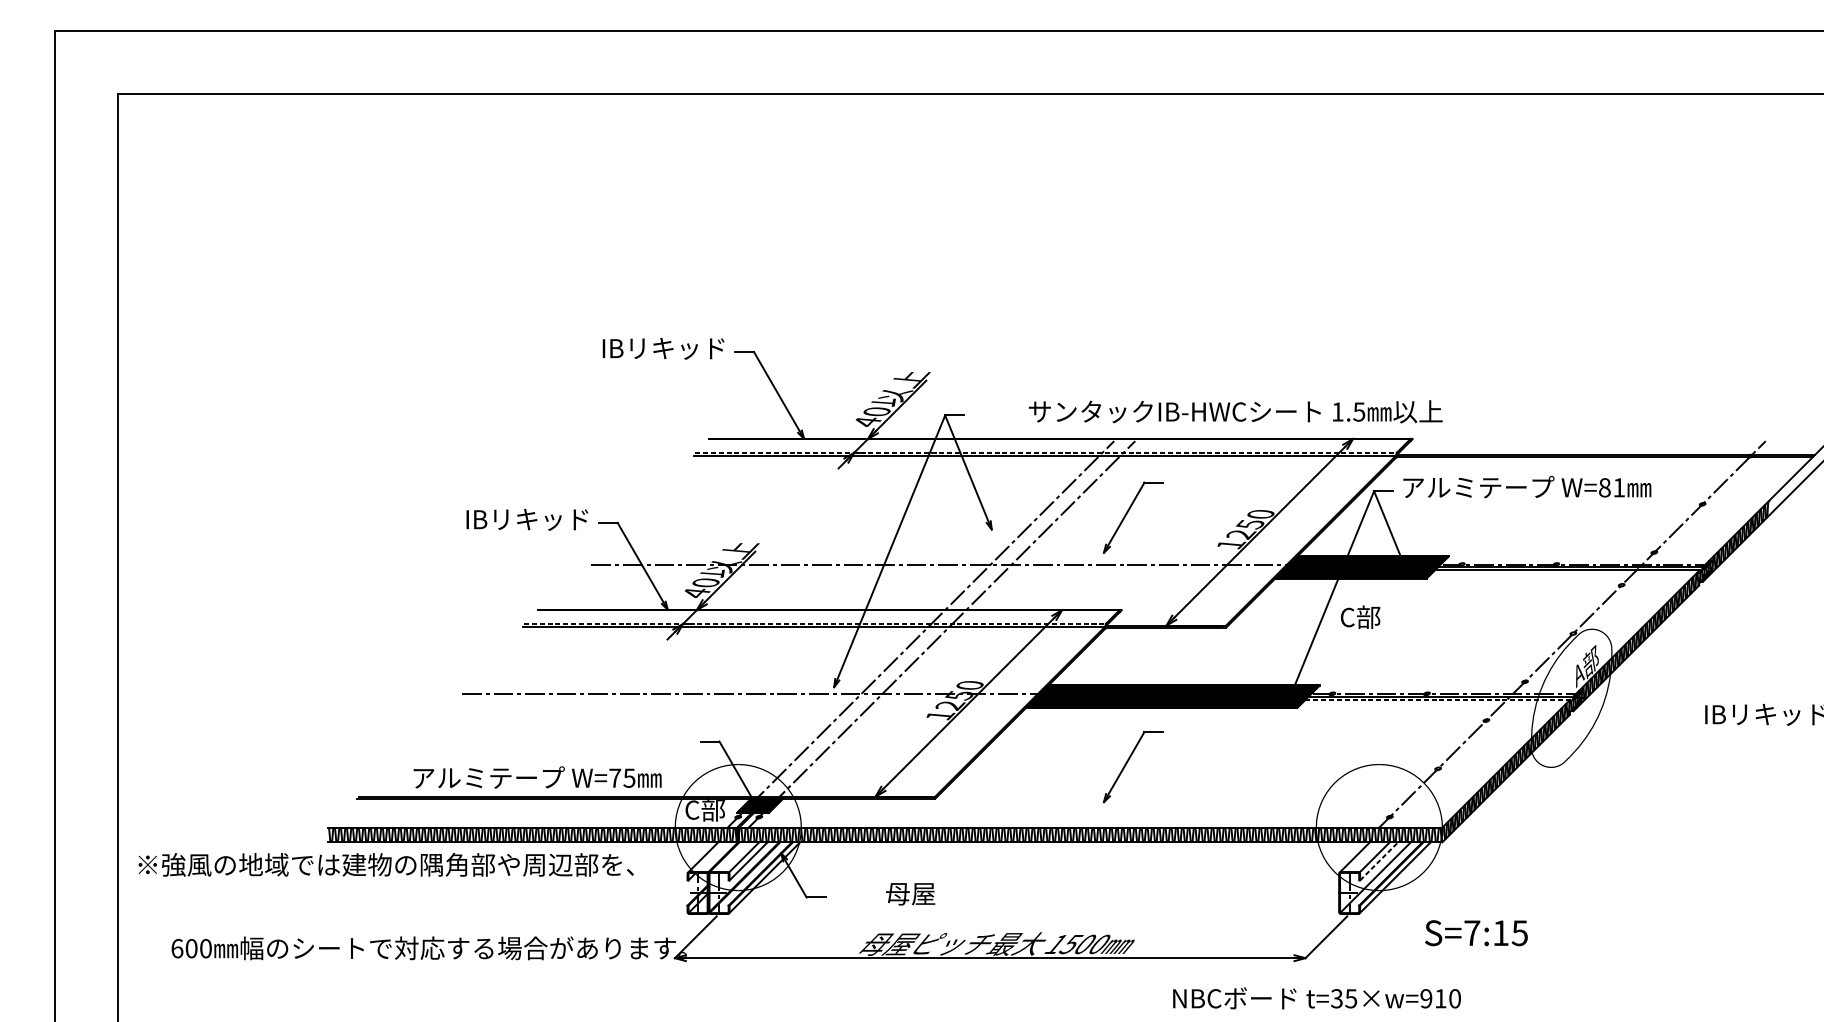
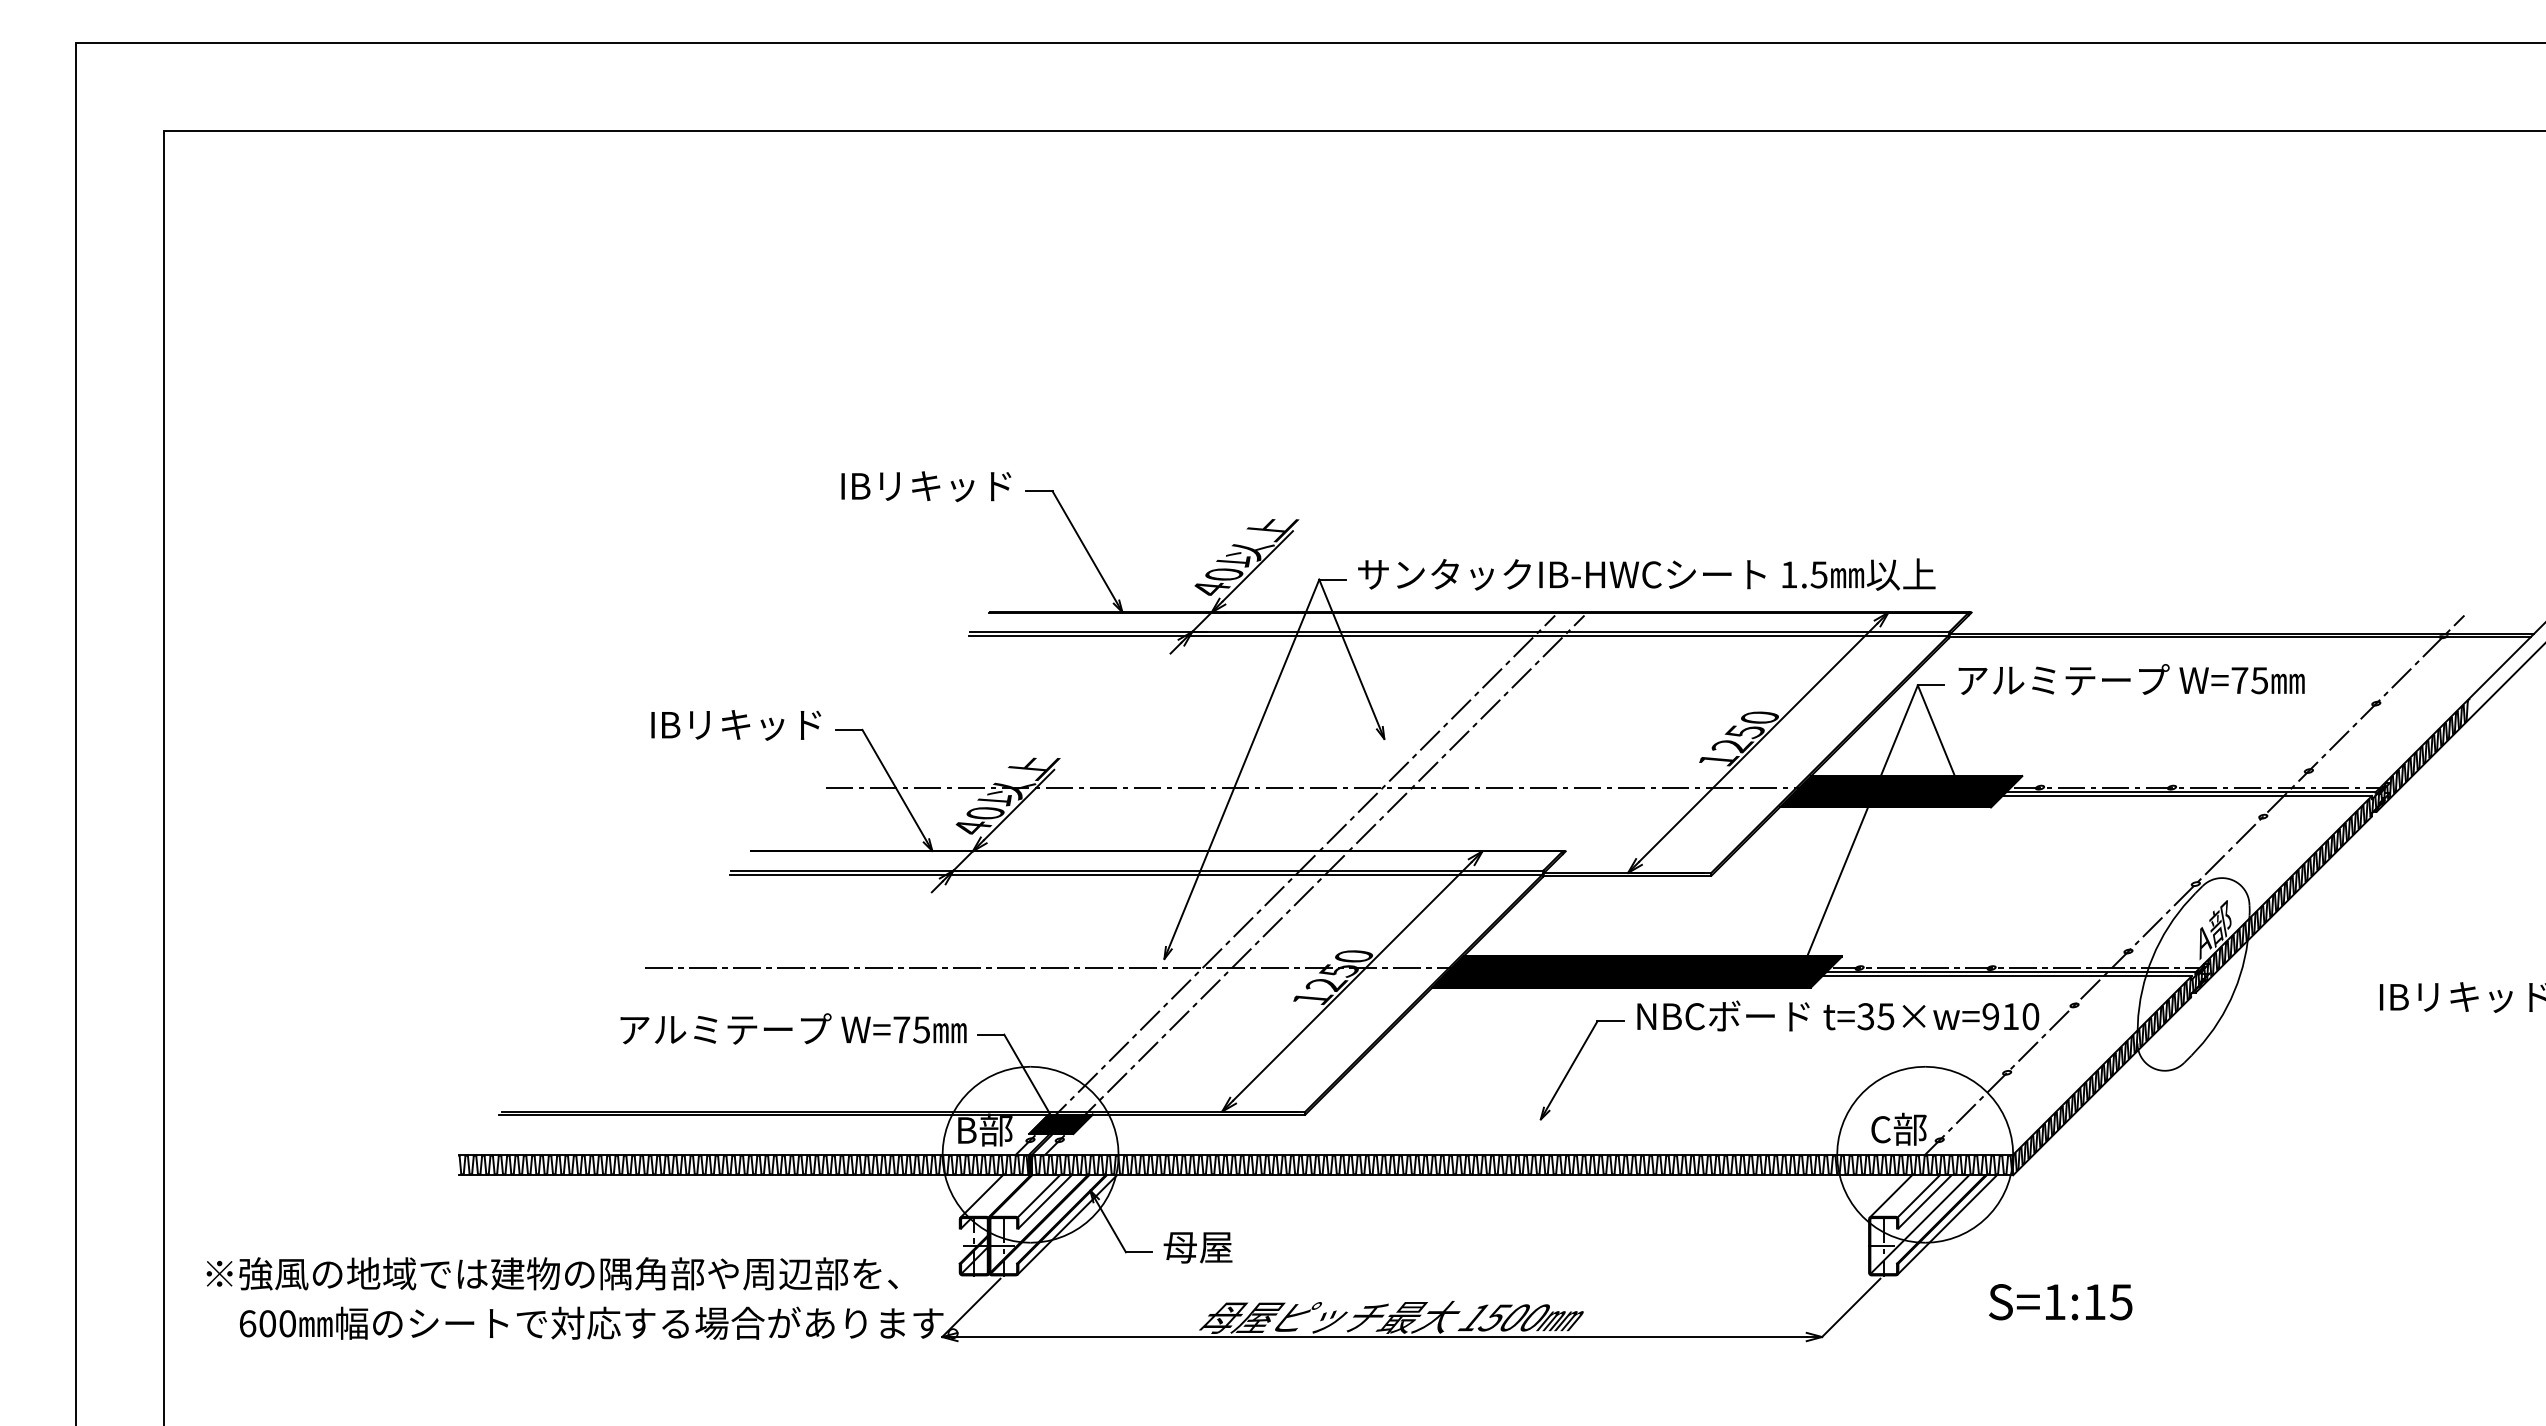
text: (1235, 411) -> (1646, 574), moved
line: (1045, 452) -> (1459, 631), dashed -> solid
text: (1611, 487) -> (2249, 680), W=81 -> W=75
part: (1127, 514) -> (1573, 717), removed
text: (1360, 616) -> (1898, 1128), moved
line: (815, 623) -> (1138, 870), dashed -> solid
line: (1437, 699) -> (2006, 976), dashed -> solid
text: (537, 777) -> (793, 1028), moved
text: (705, 809) -> (984, 1129), C部 -> B部
line: (1378, 861) -> (1924, 1201), dashed -> solid
text: (385, 864) -> (551, 1273), moved
text: (910, 894) -> (1197, 1247), moved
text: (1472, 932) -> (2055, 1301), S=7:15 -> S=1:15
text: (1317, 997) -> (1838, 1015), moved

